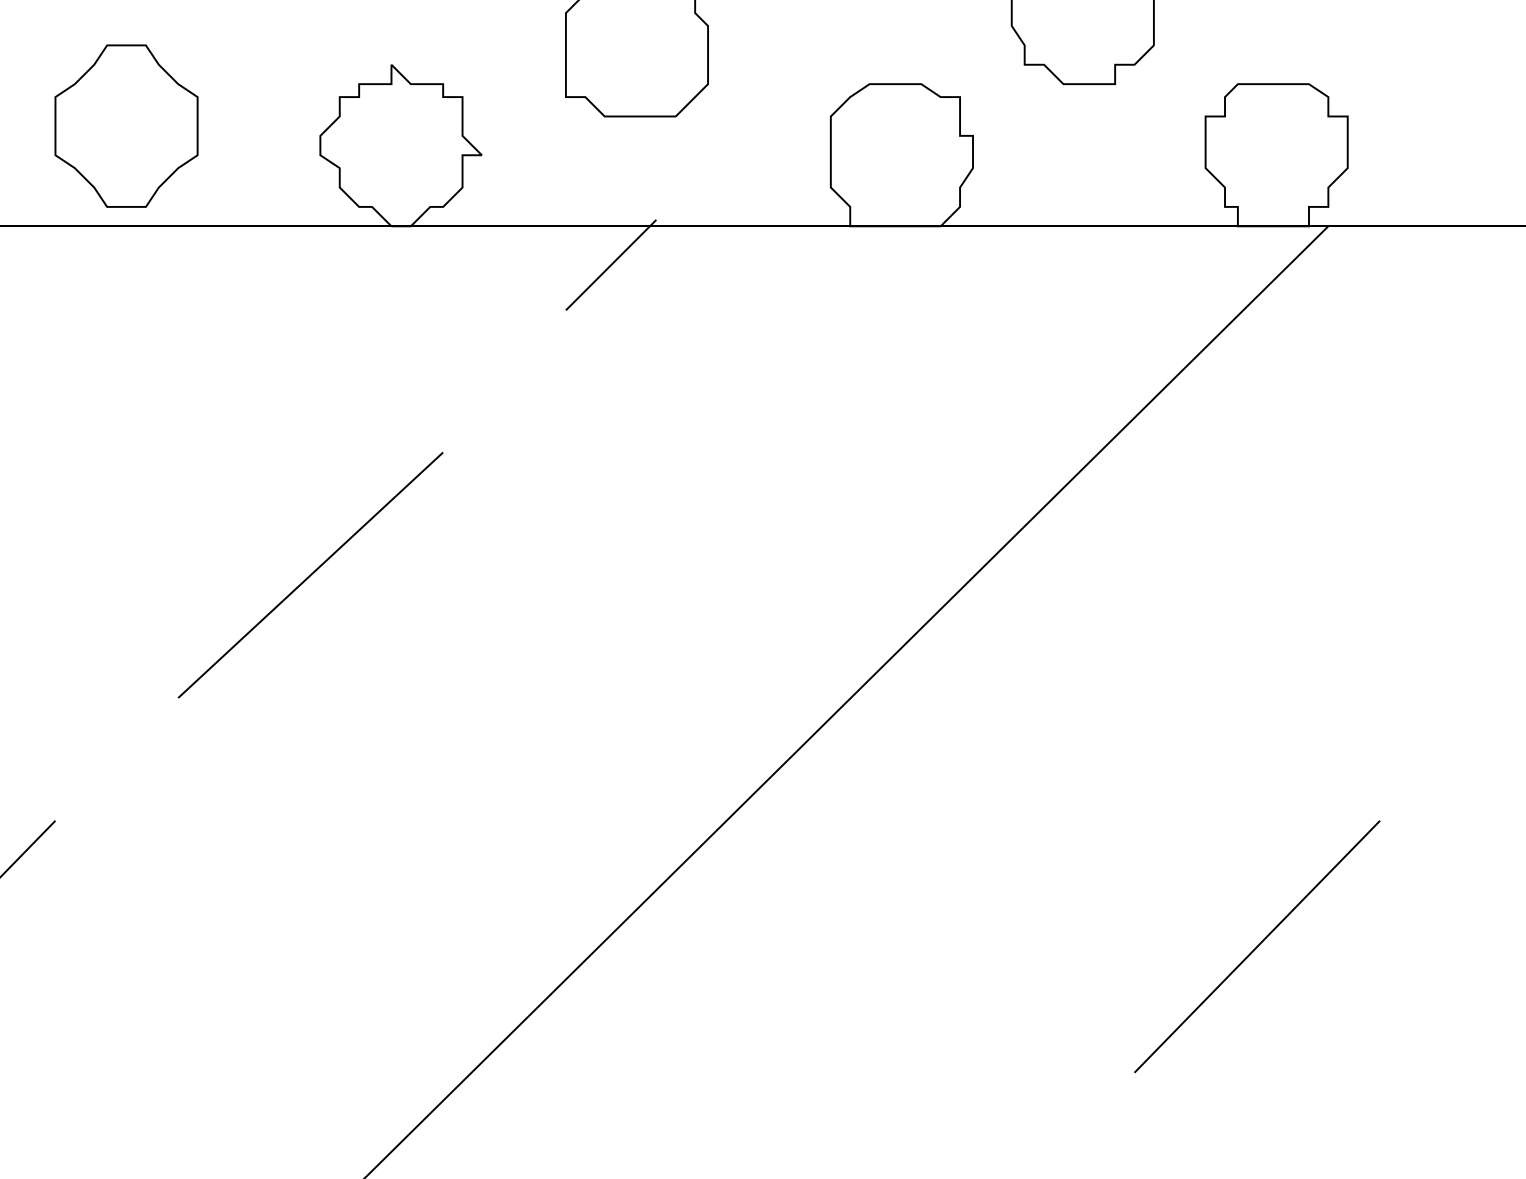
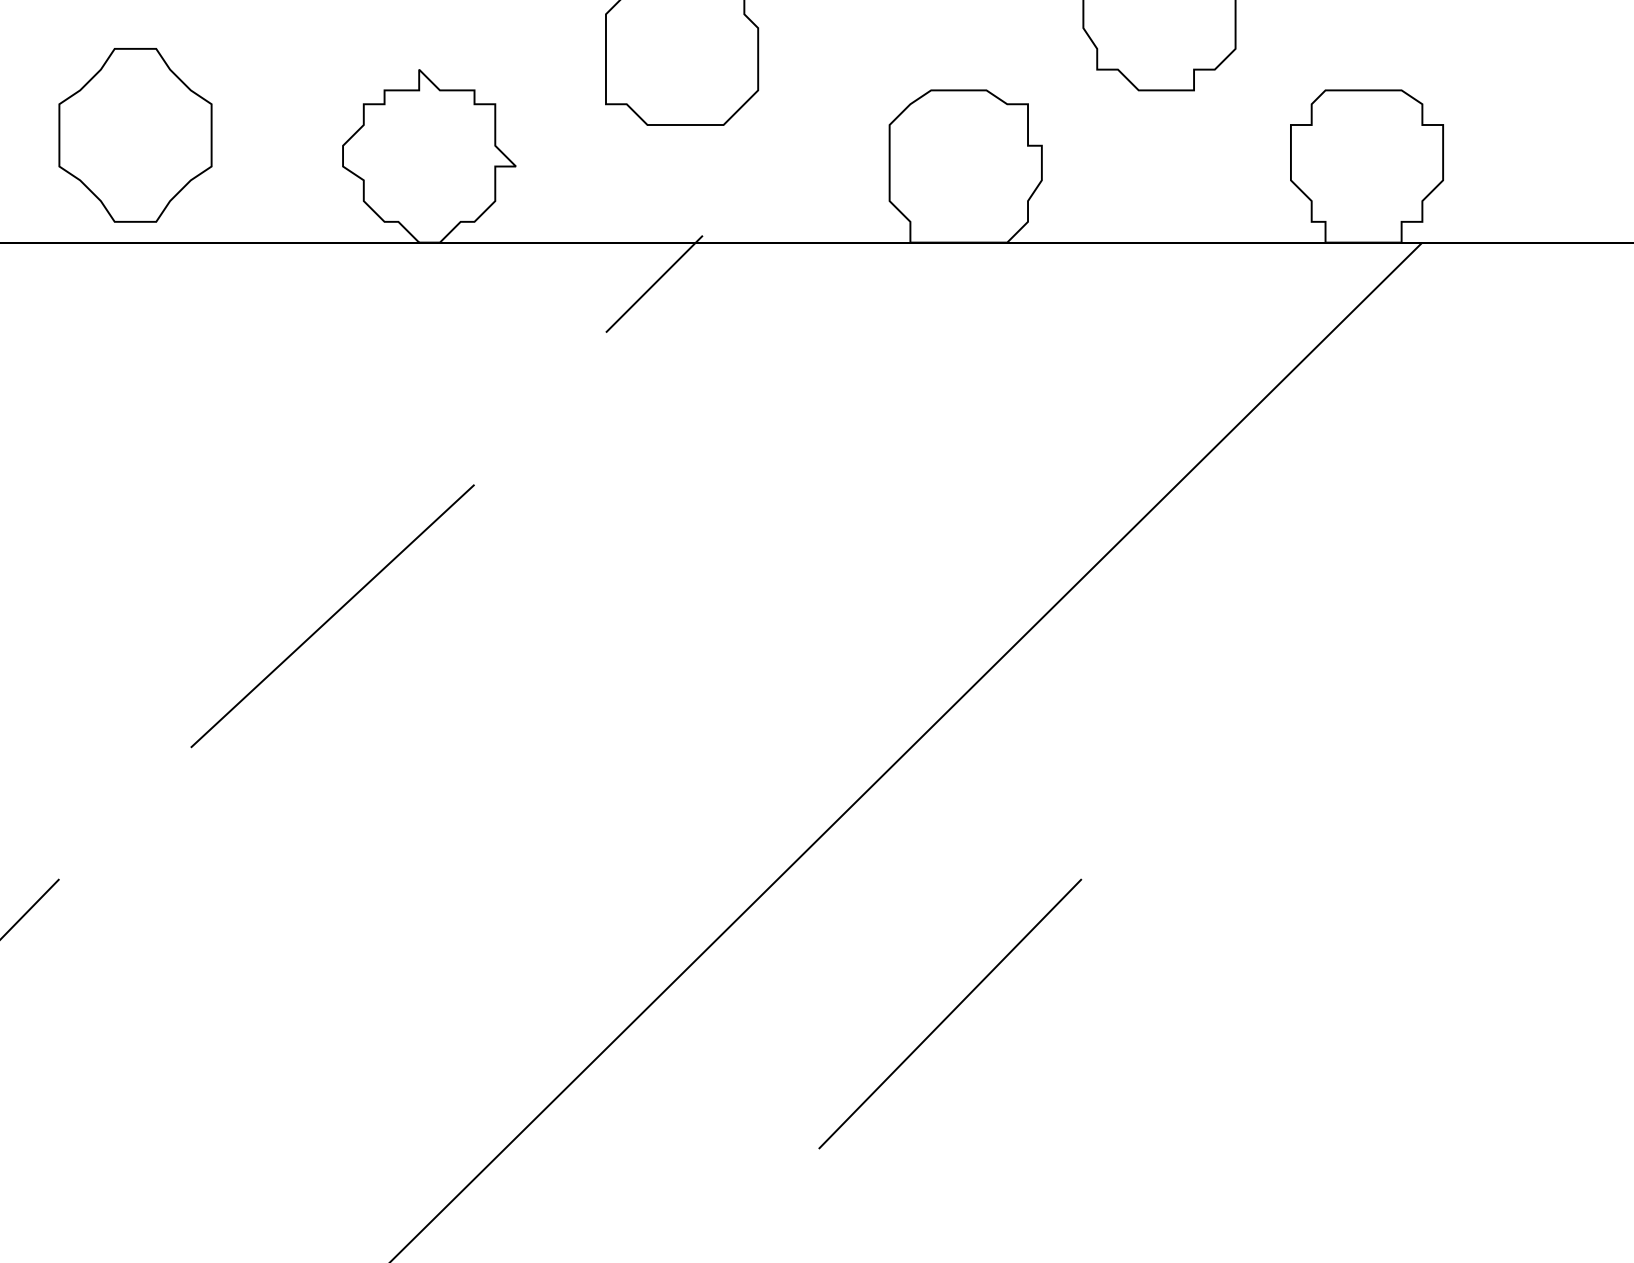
line: (1257, 946) -> (950, 1013), moved

